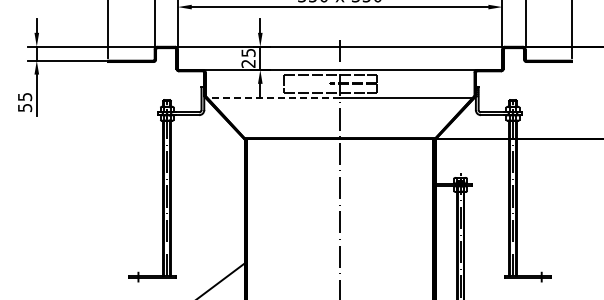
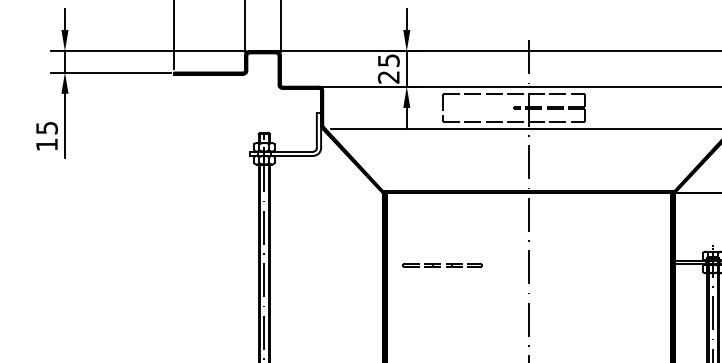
line: (275, 97) -> (430, 128), dashed -> solid
text: (25, 107) -> (47, 144), 55 -> 15
line: (282, 186) -> (440, 264), added

